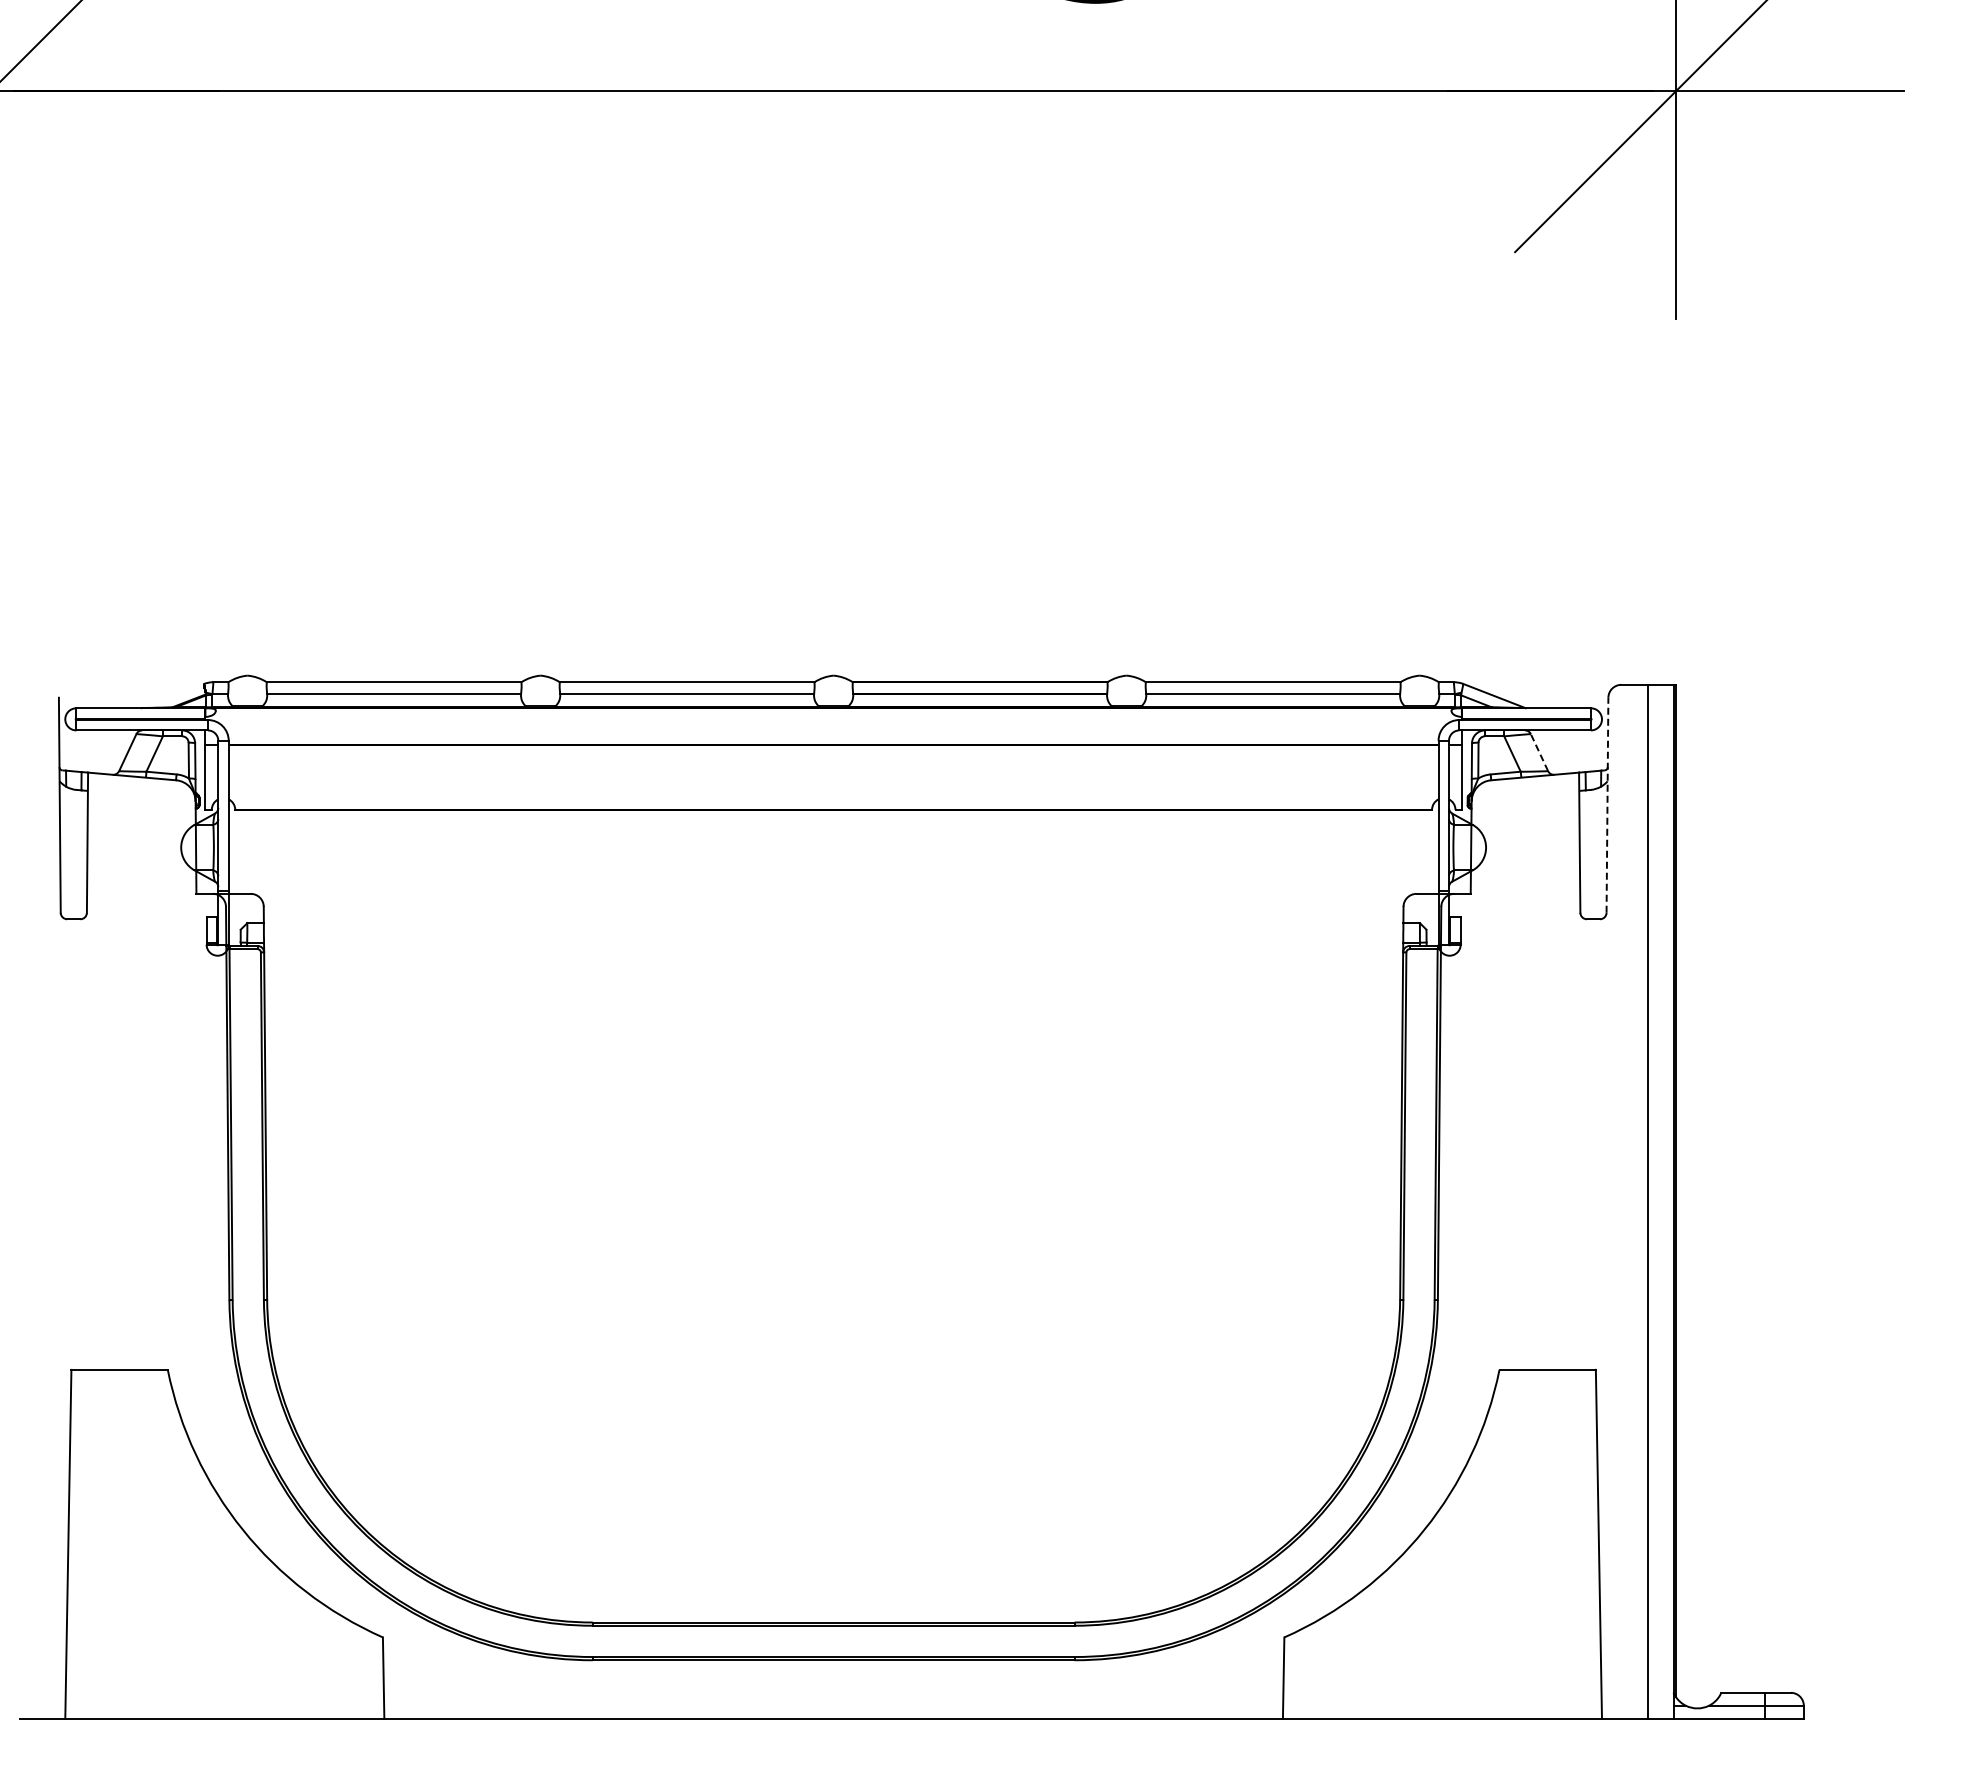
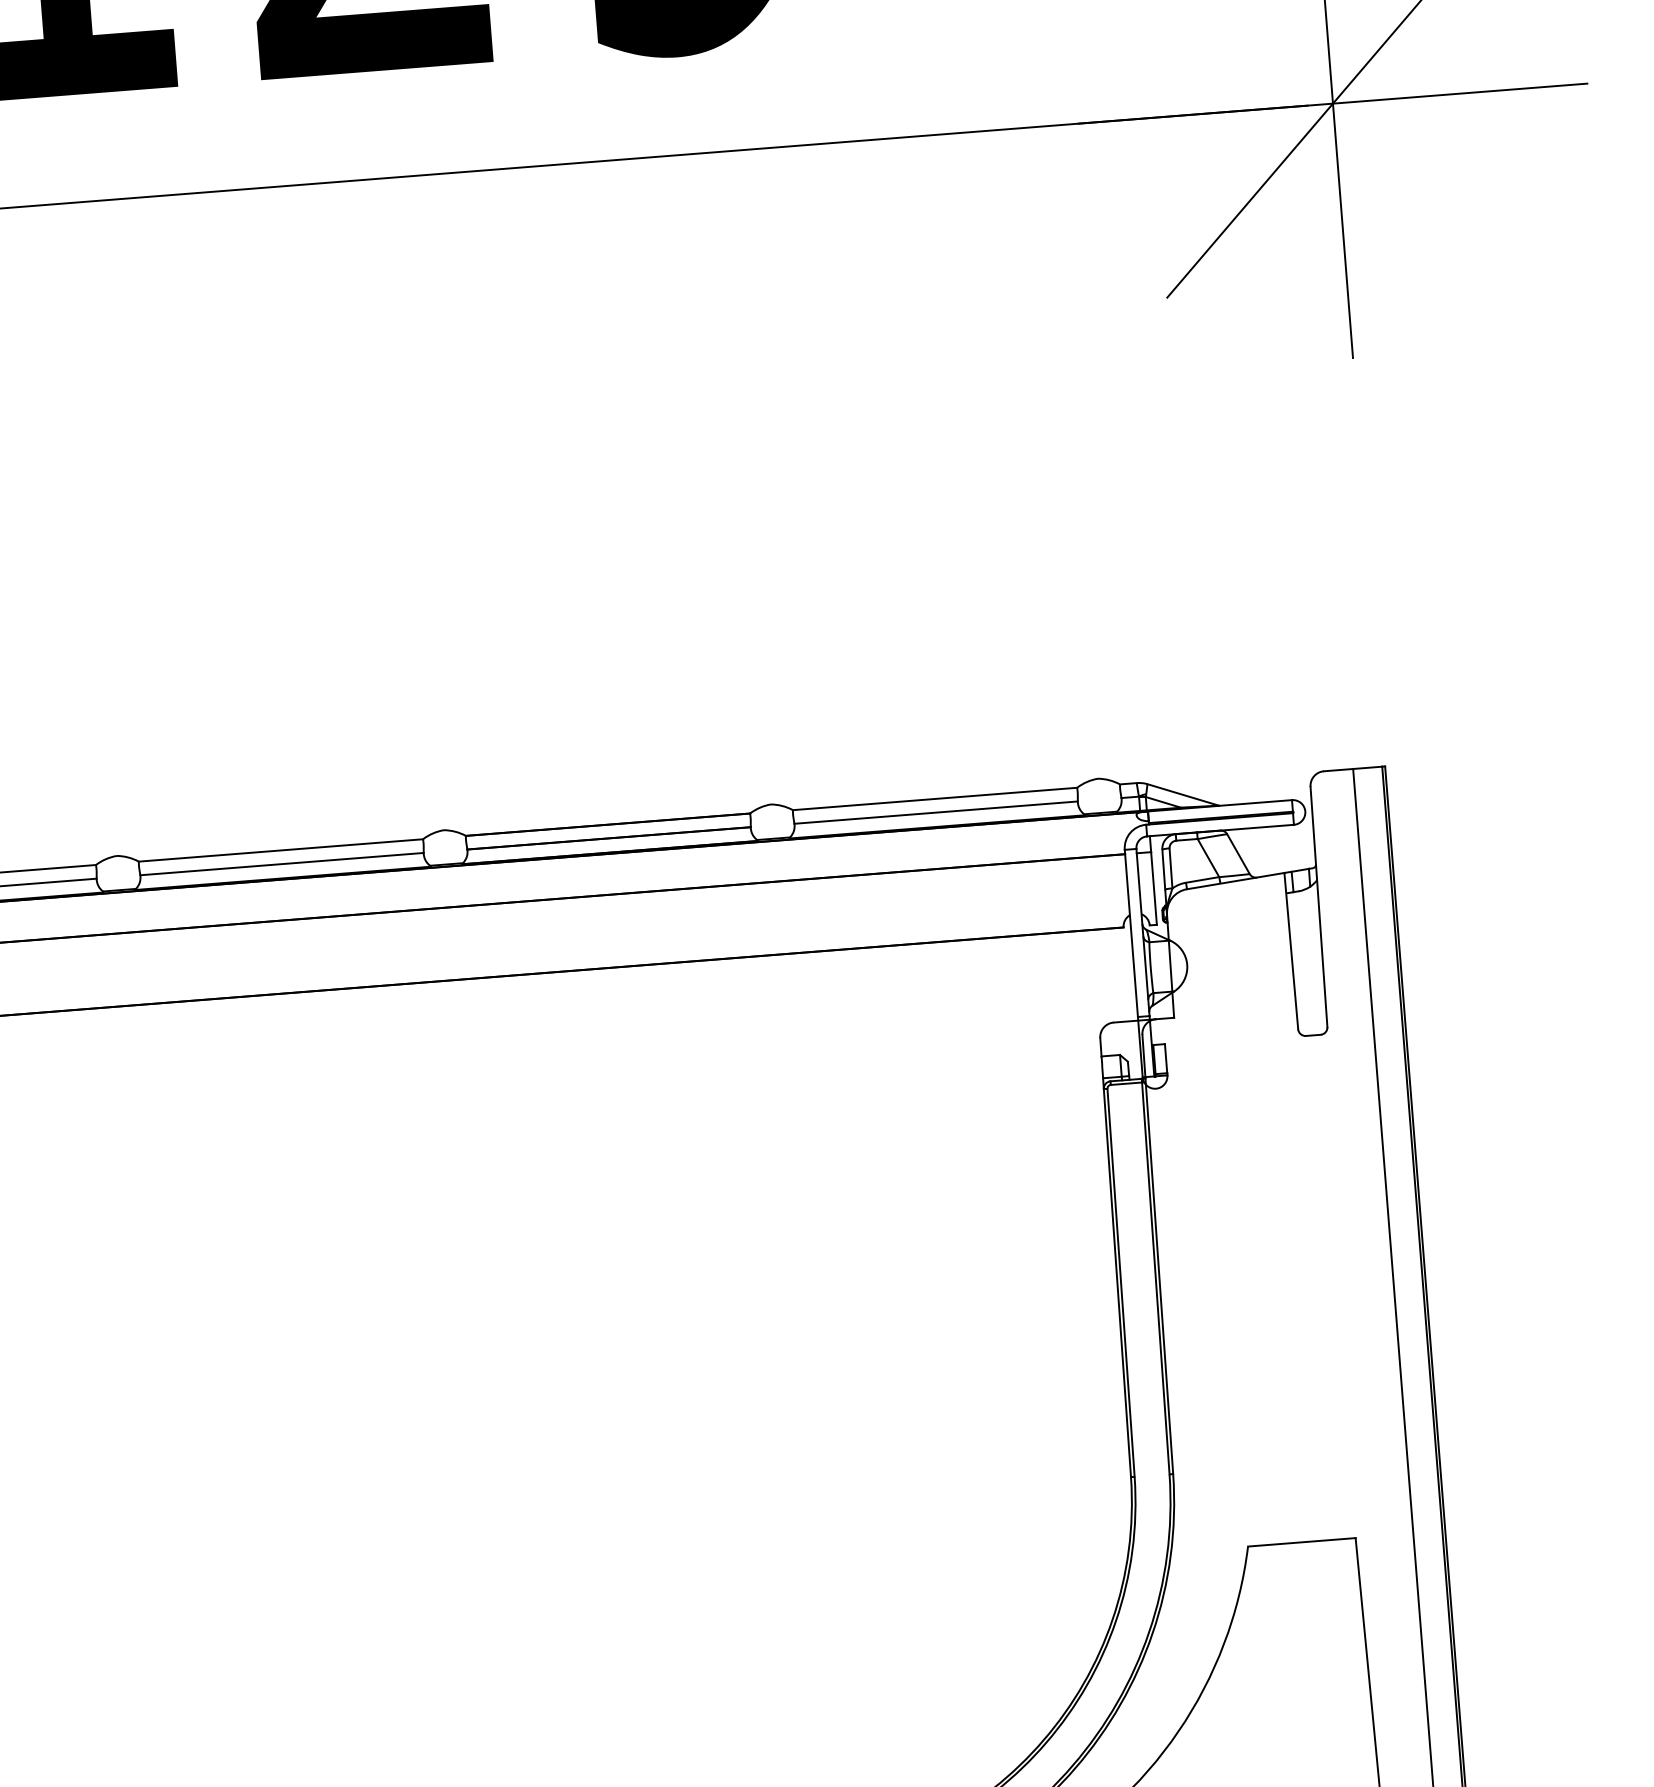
line: (1539, 752) -> (1238, 853), dashed -> solid
line: (1607, 805) -> (1319, 907), dashed -> solid

